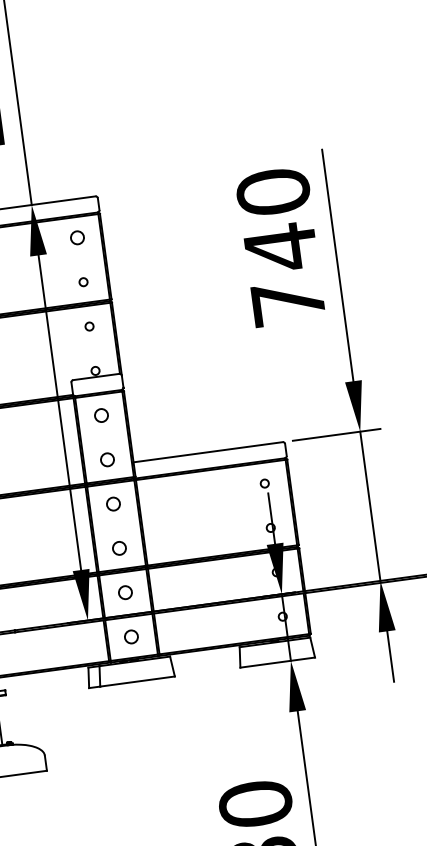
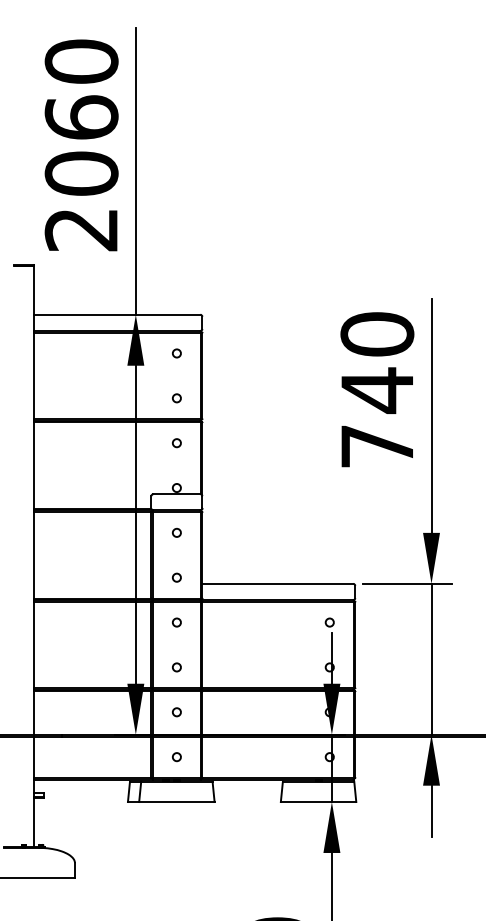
circle: (77, 237) -> (176, 353), size x0.62
circle: (101, 414) -> (176, 532), size x0.62
circle: (107, 459) -> (176, 577), size x0.62
circle: (113, 504) -> (176, 622), size x0.62
circle: (119, 548) -> (176, 667), size x0.62
circle: (125, 593) -> (176, 712), size x0.62
circle: (131, 637) -> (176, 757), size x0.62

